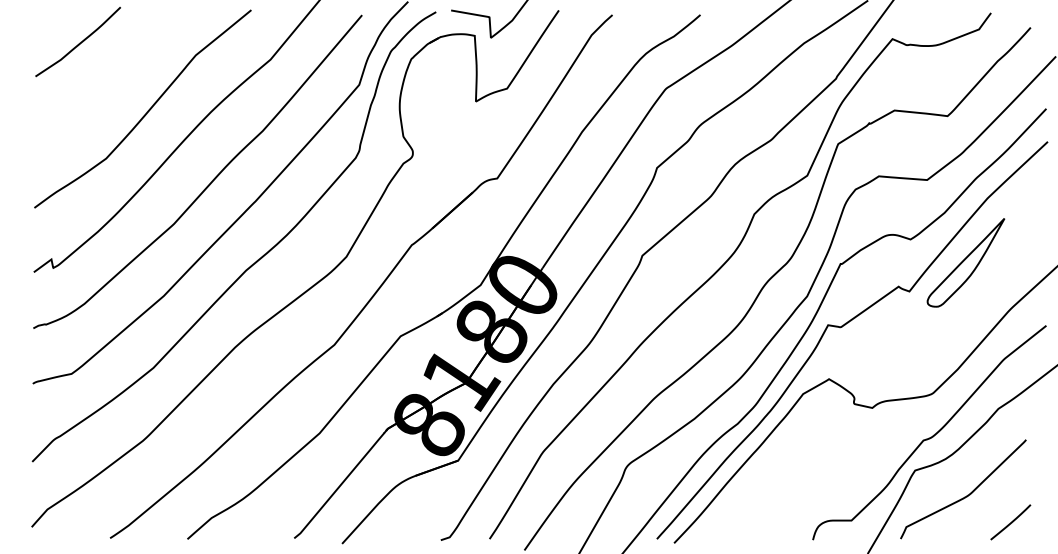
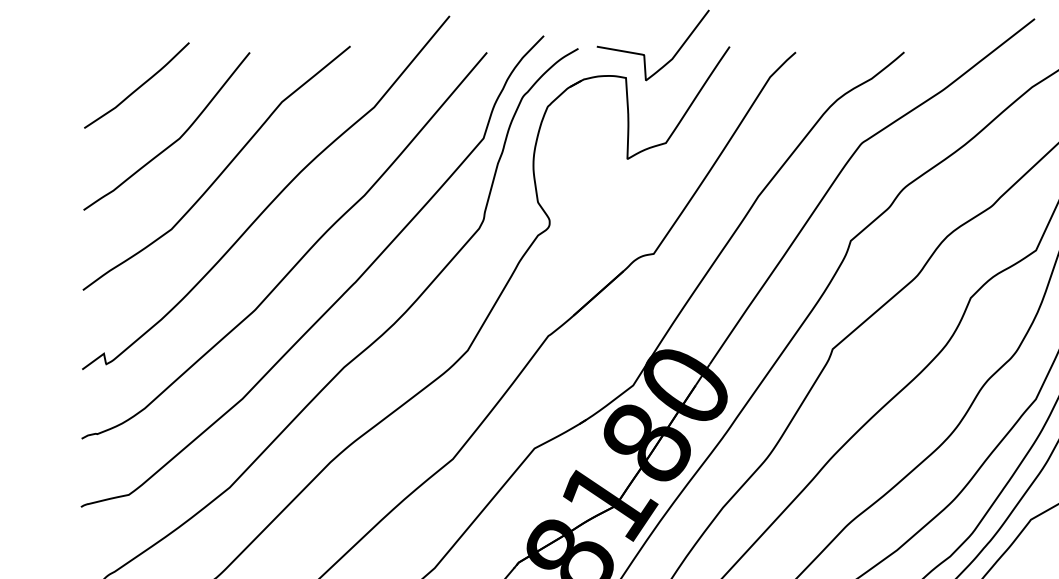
curve: (107, 87) -> (173, 141), added

